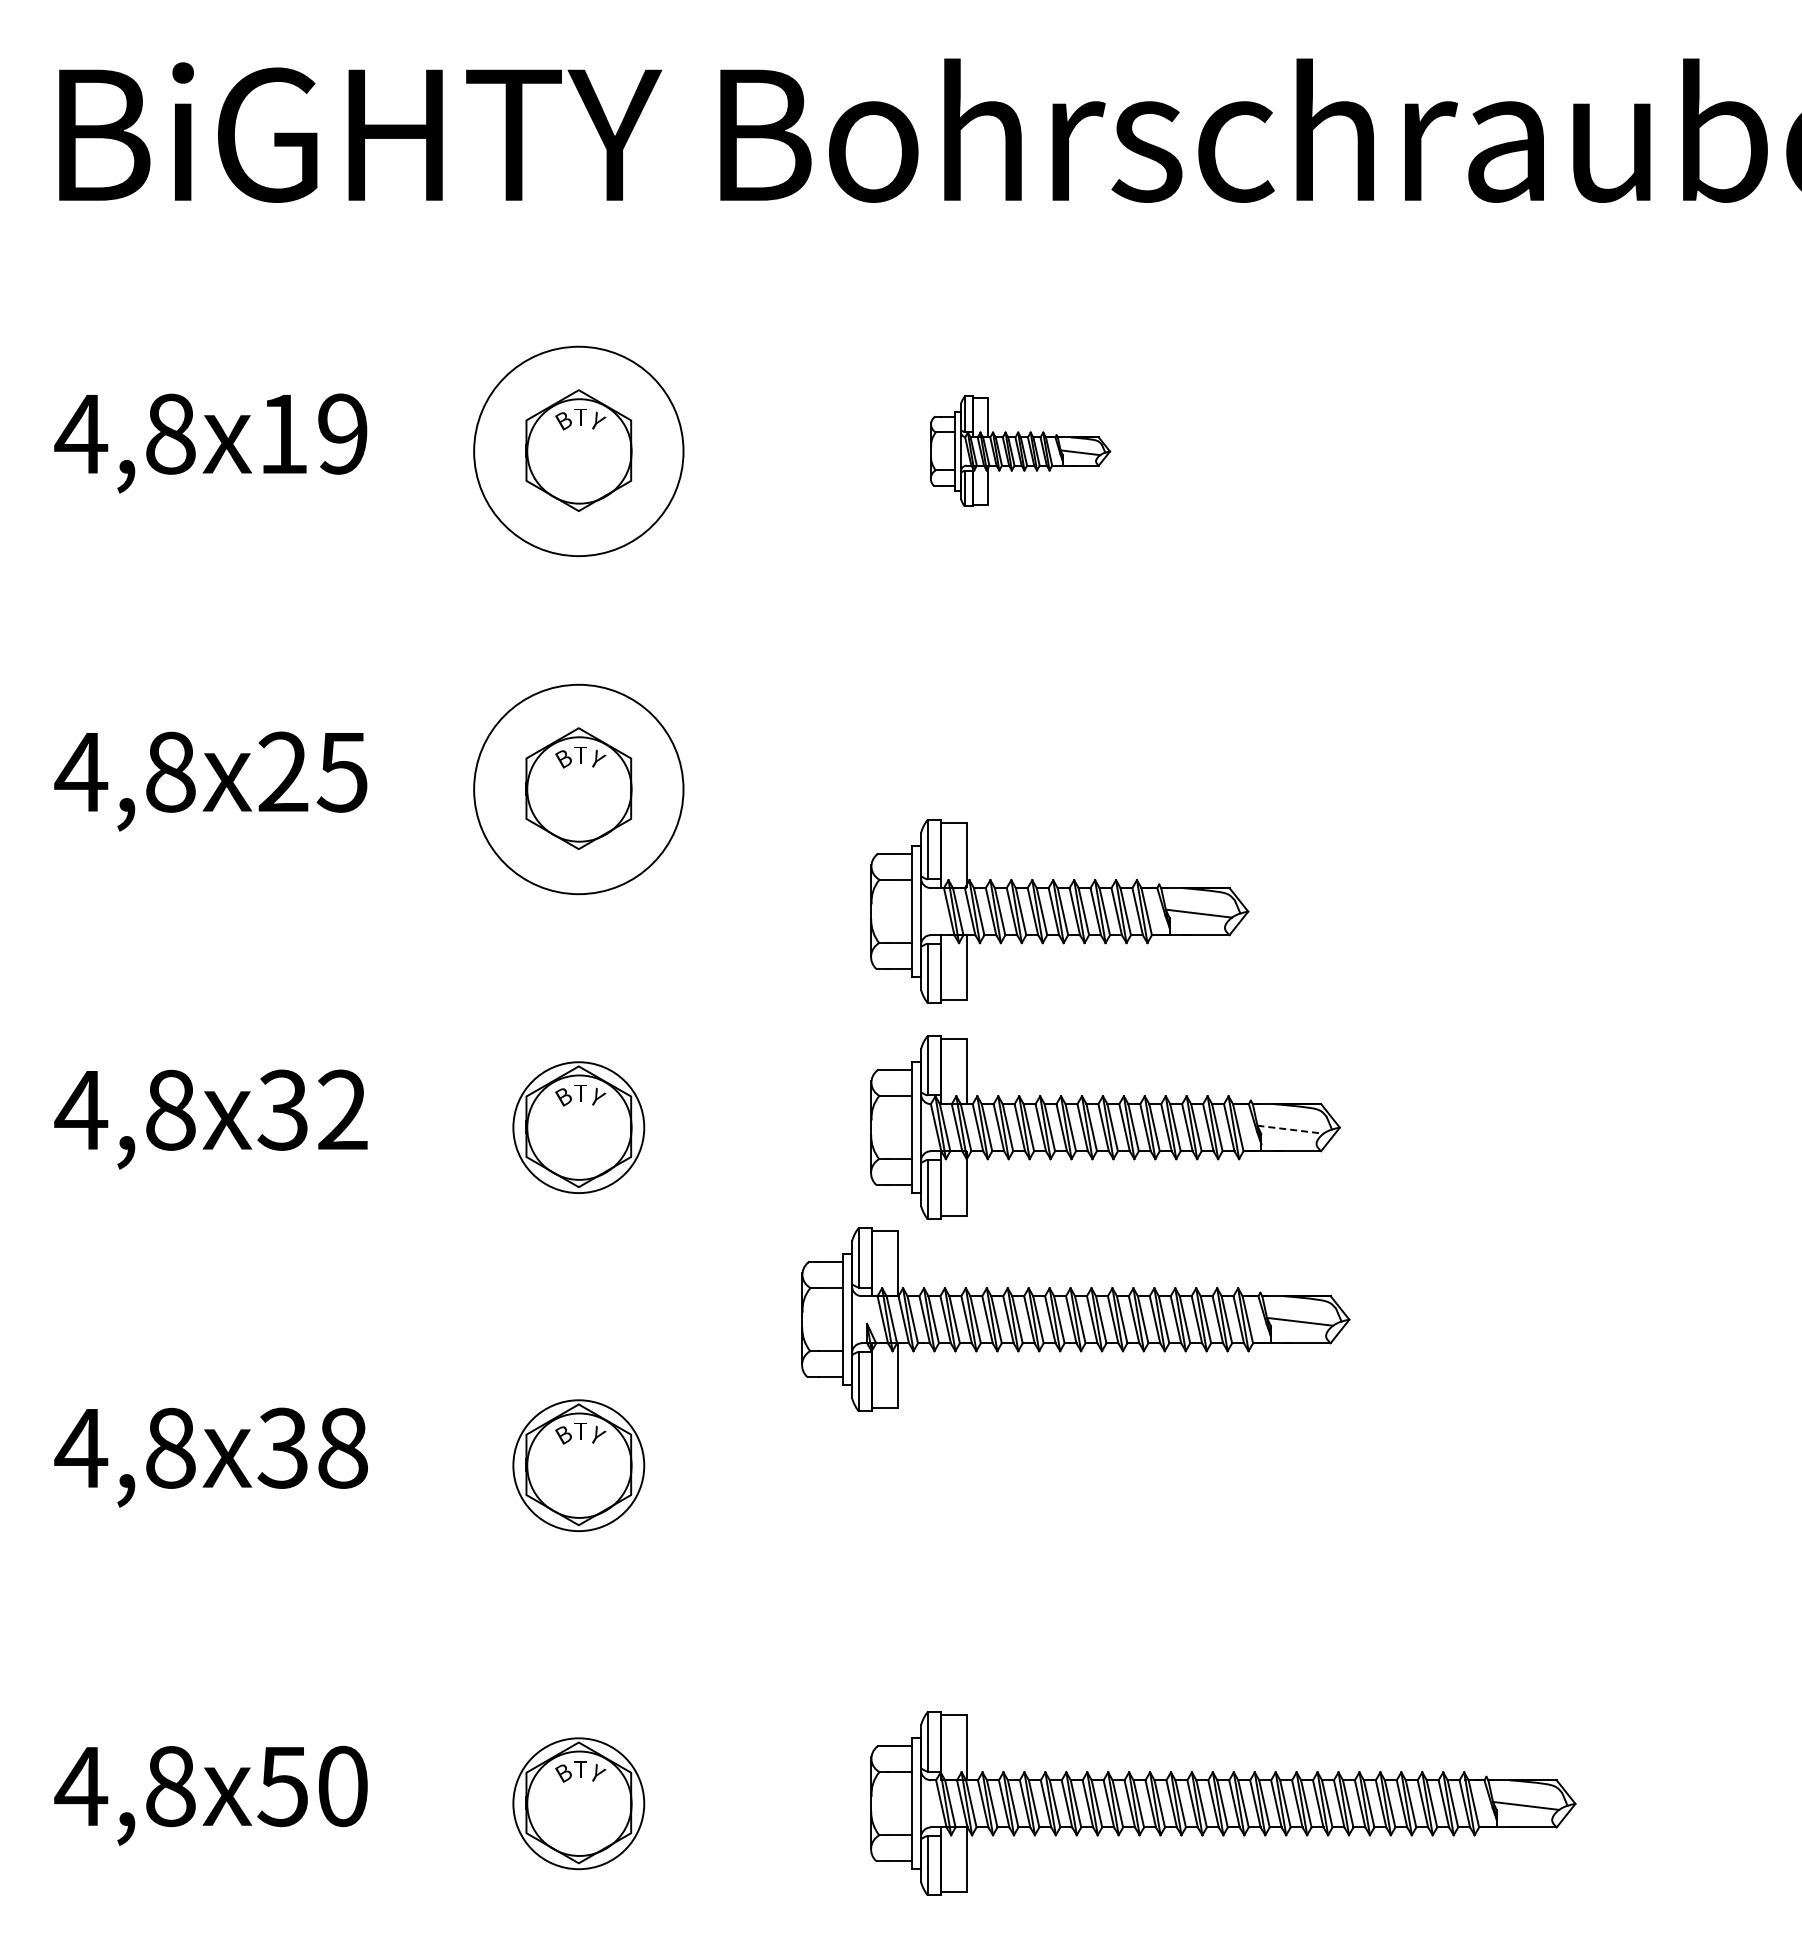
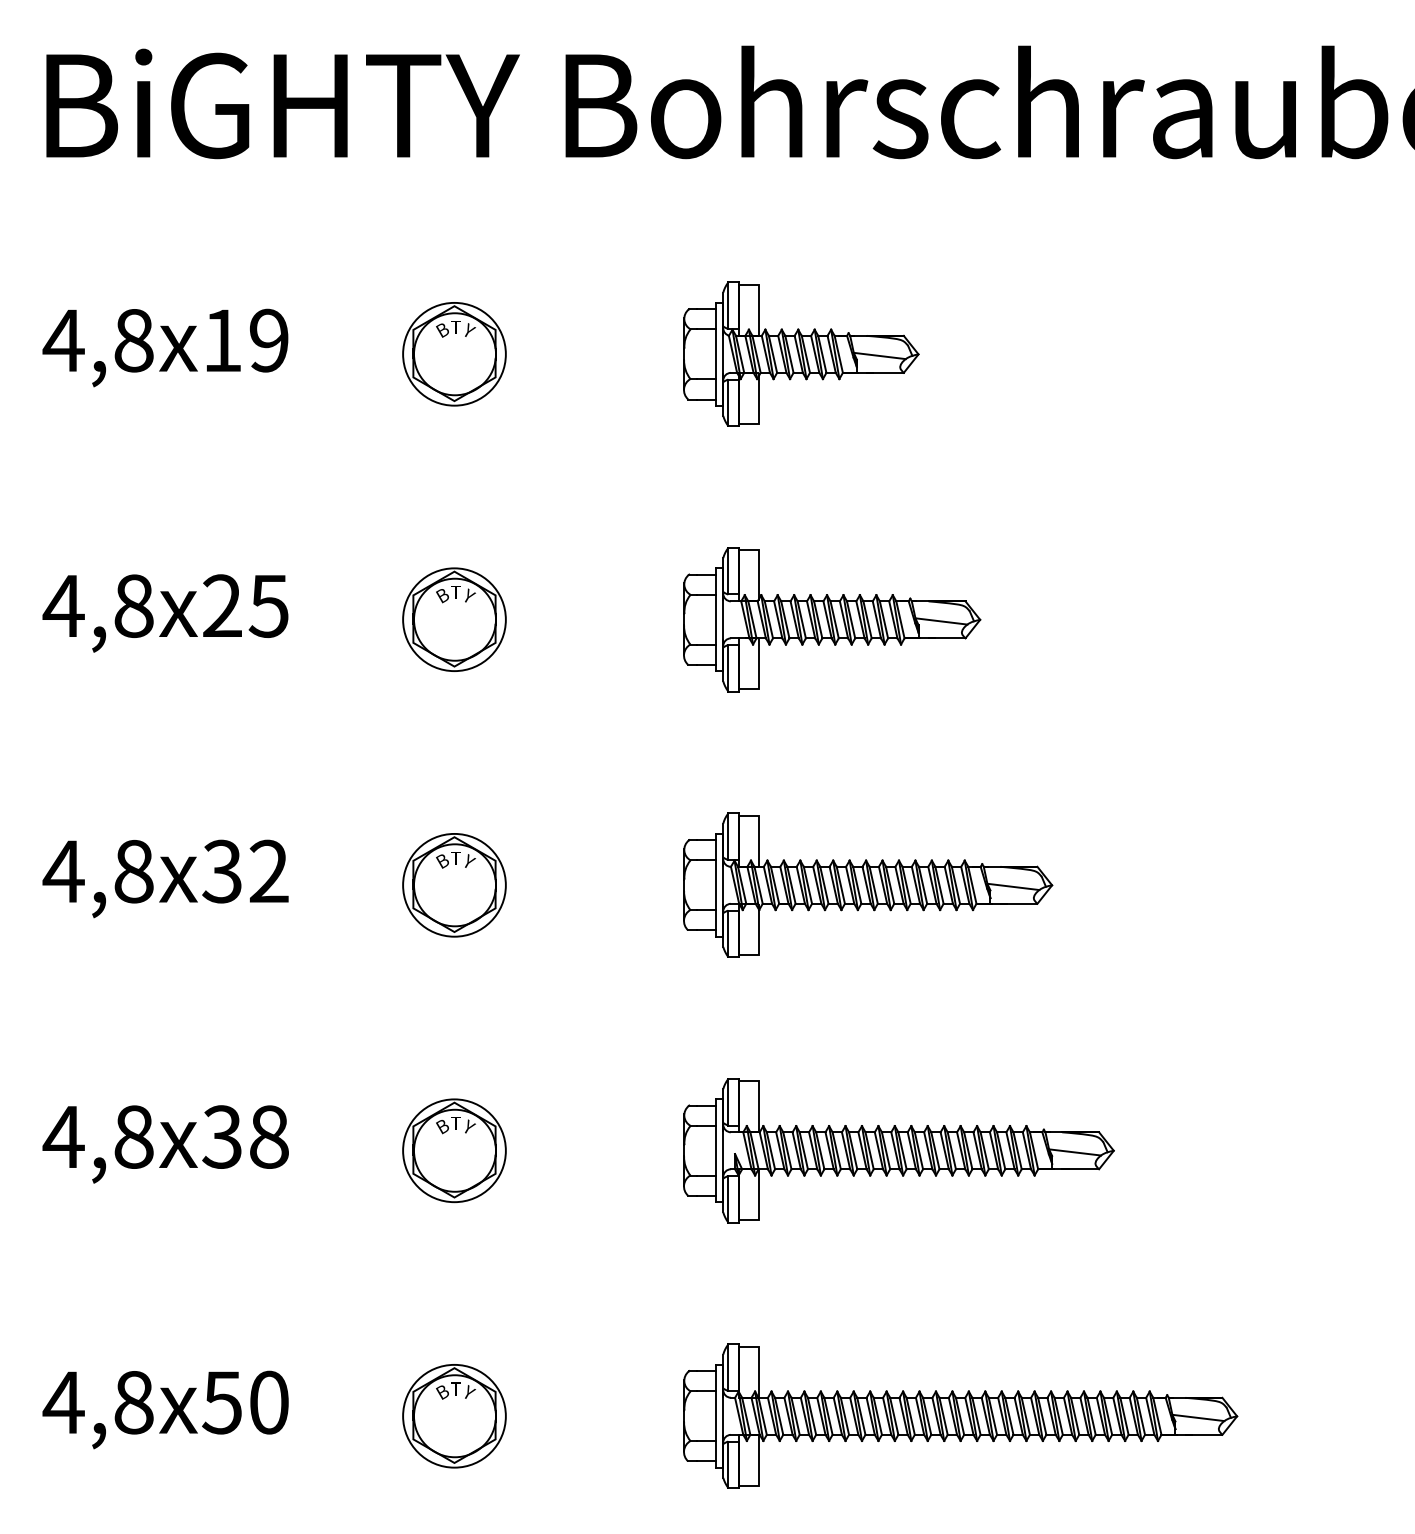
circle: (578, 451) -> (454, 354), size x0.62
part: (1020, 451) -> (801, 354), size x1.67
circle: (578, 789) -> (454, 619), size x0.62
part: (1059, 911) -> (831, 619), moved
line: (1291, 1129) -> (1014, 886), dashed -> solid
part: (1075, 1319) -> (898, 1150), moved

